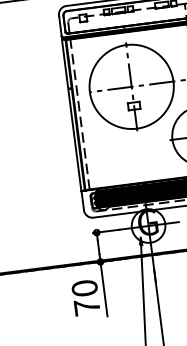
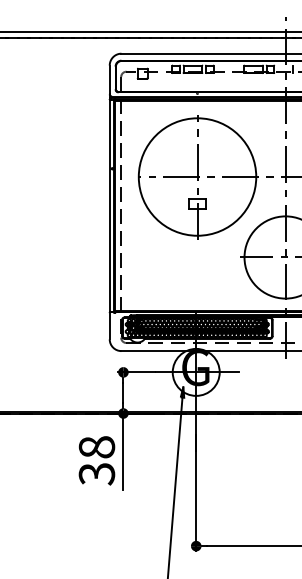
text: (85, 297) -> (96, 460), 70 -> 38

